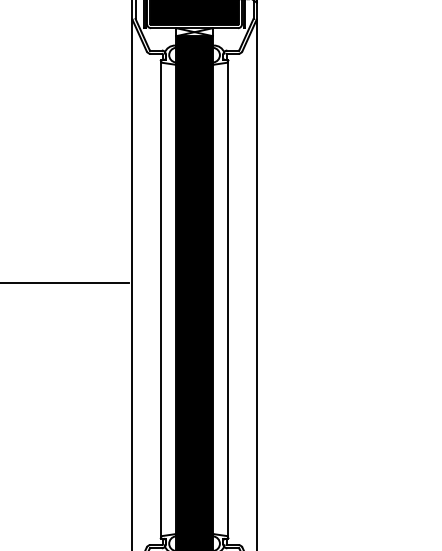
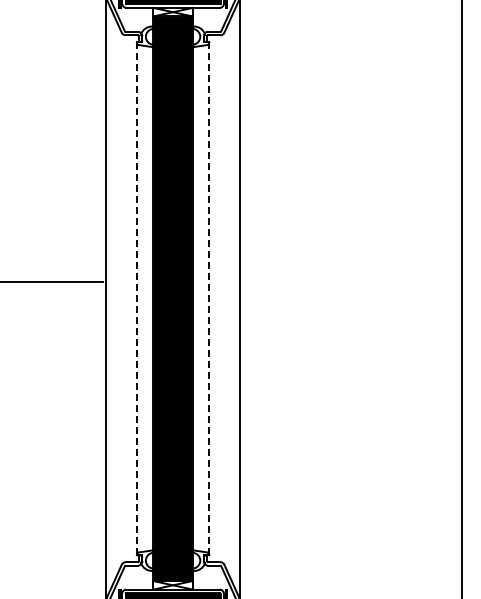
line: (160, 299) -> (136, 298), solid -> dashed
line: (228, 299) -> (209, 298), solid -> dashed

